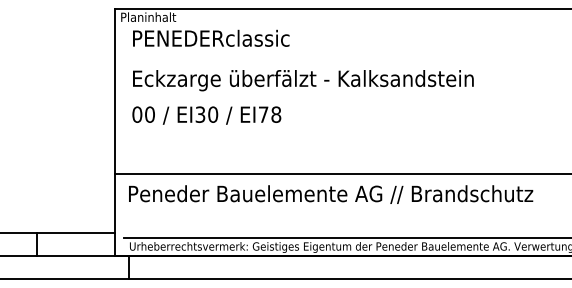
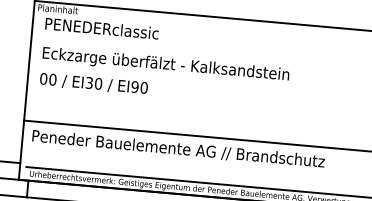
text: (269, 114) -> (139, 87), EI78 -> EI90

